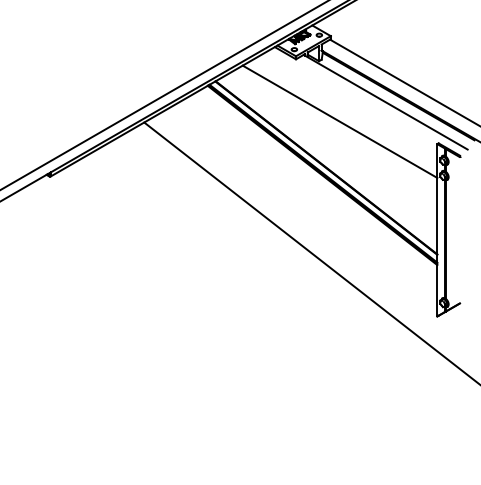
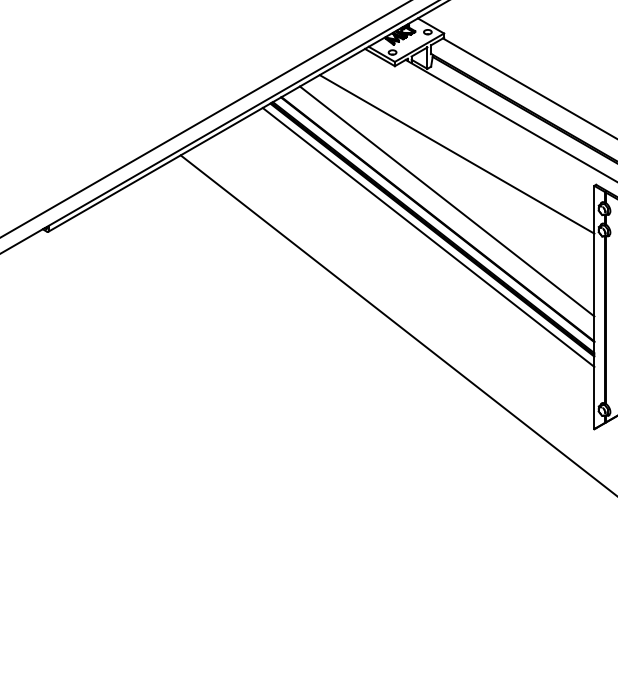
line: (332, 154) -> (446, 200), added
line: (319, 180) -> (428, 237), added

